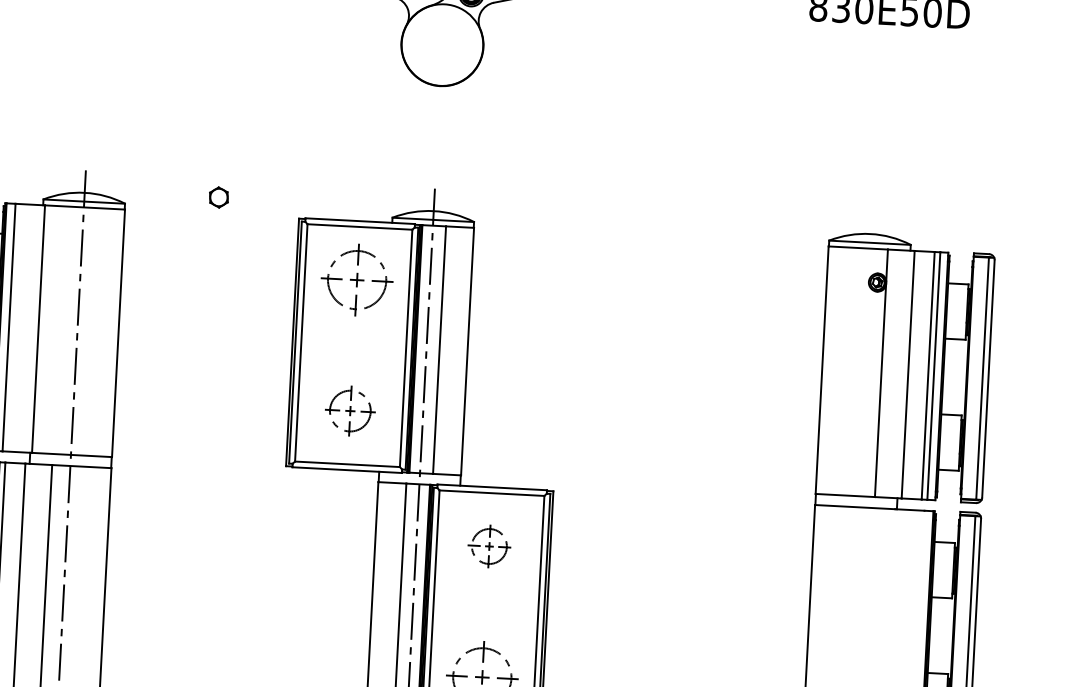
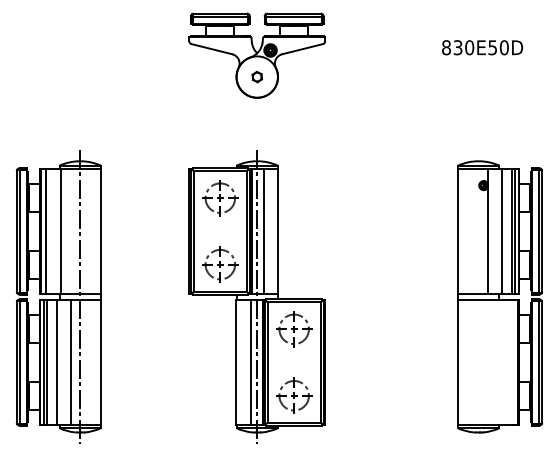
part: (217, 196) -> (256, 76), moved
part: (350, 410) -> (220, 264), size x1.43
part: (489, 546) -> (294, 329), size x1.67

